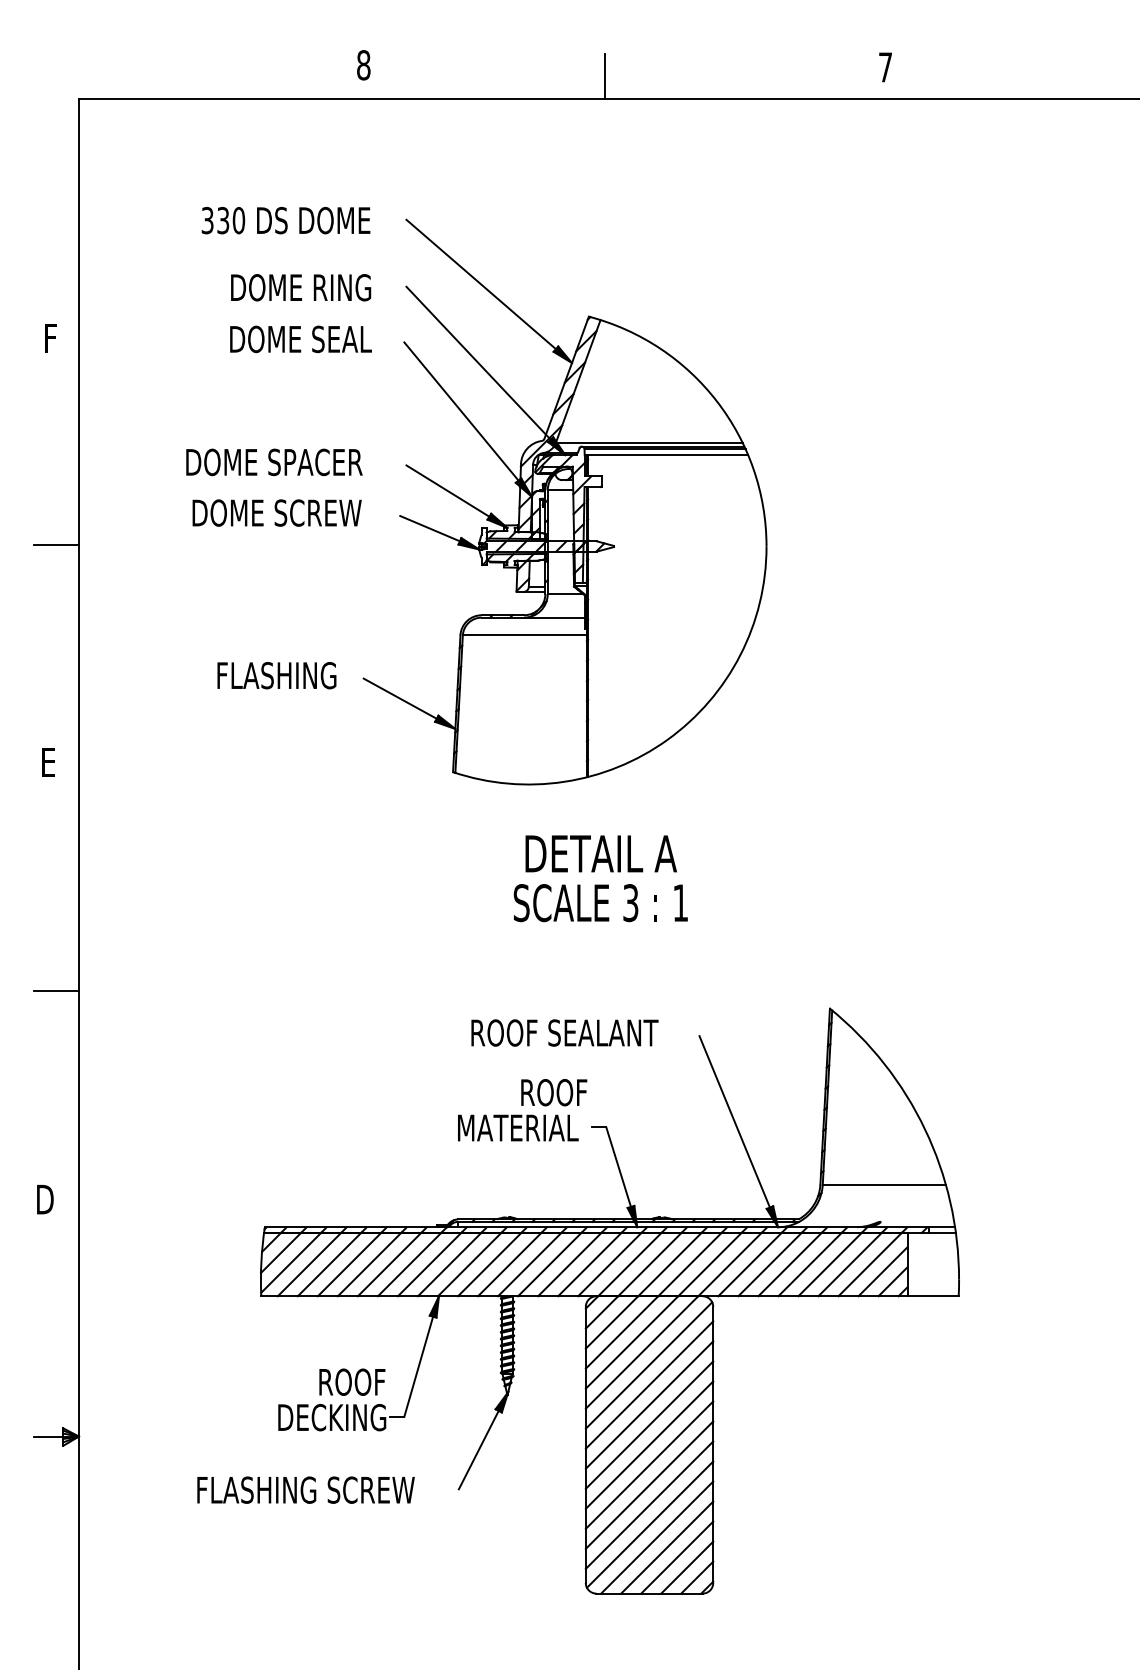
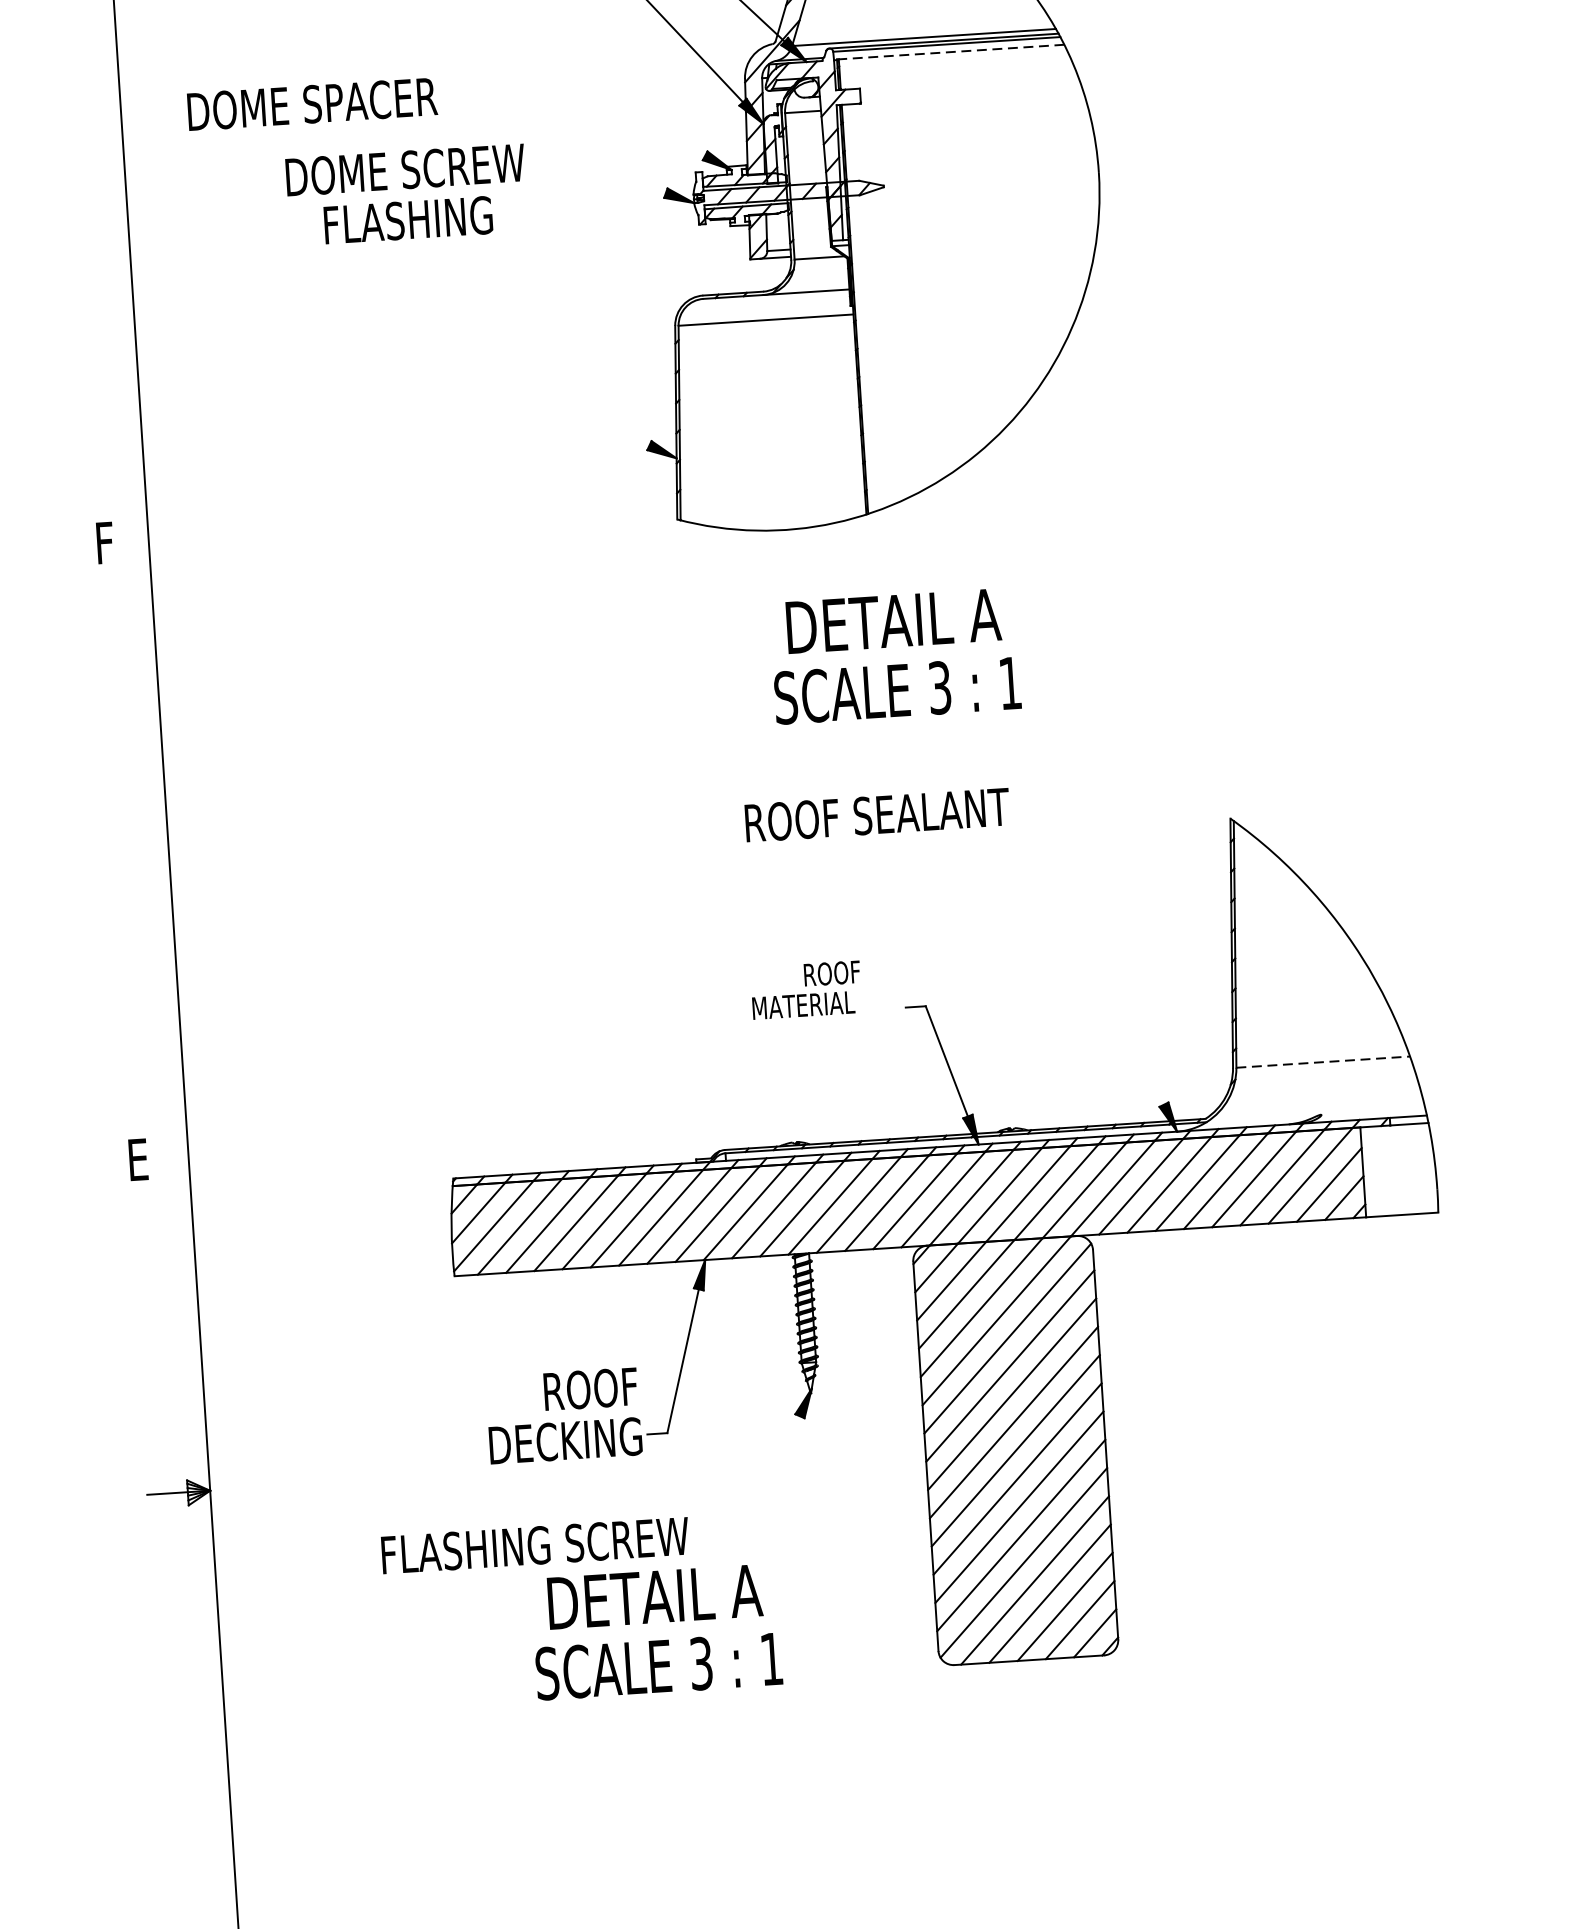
line: (668, 454) -> (952, 51), solid -> dashed
part: (274, 462) -> (312, 104), moved
line: (447, 490) -> (643, 122), removed
line: (429, 528) -> (621, 177), removed
line: (56, 544) -> (97, 234), removed
part: (276, 675) -> (407, 220), moved
line: (399, 698) -> (594, 420), removed
text: (49, 762) -> (107, 542), E -> F
line: (56, 990) -> (137, 863), removed
part: (564, 1032) -> (876, 814), moved
part: (522, 1110) -> (806, 990), size x0.6
line: (734, 1121) -> (1106, 986), removed
line: (884, 1184) -> (1323, 1061), solid -> dashed
text: (45, 1199) -> (141, 1159), D -> E
line: (478, 1449) -> (774, 1472), removed
part: (387, 1556) -> (656, 1631), added

